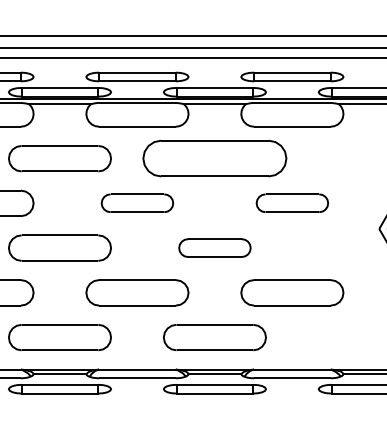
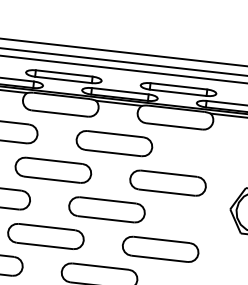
part: (214, 158) -> (114, 143), size x0.71
part: (137, 202) -> (53, 169), size x1.43
part: (292, 202) -> (168, 182), size x1.43
part: (214, 247) -> (106, 209), size x1.43

